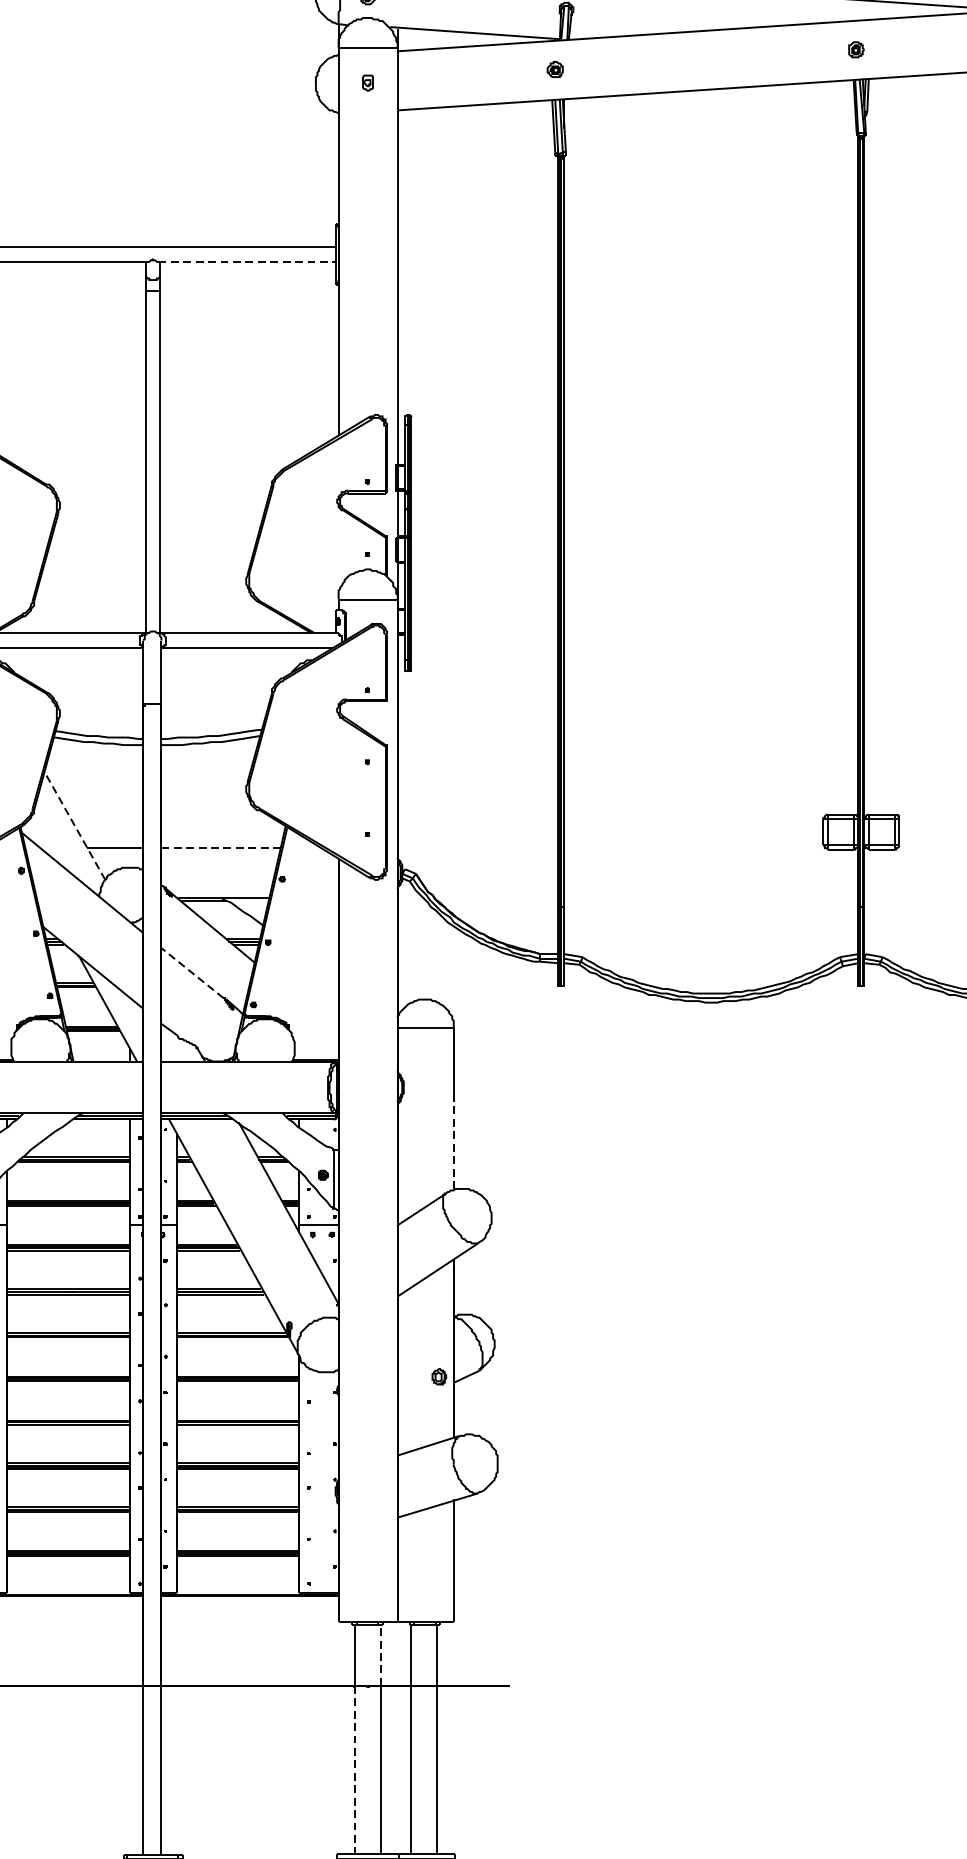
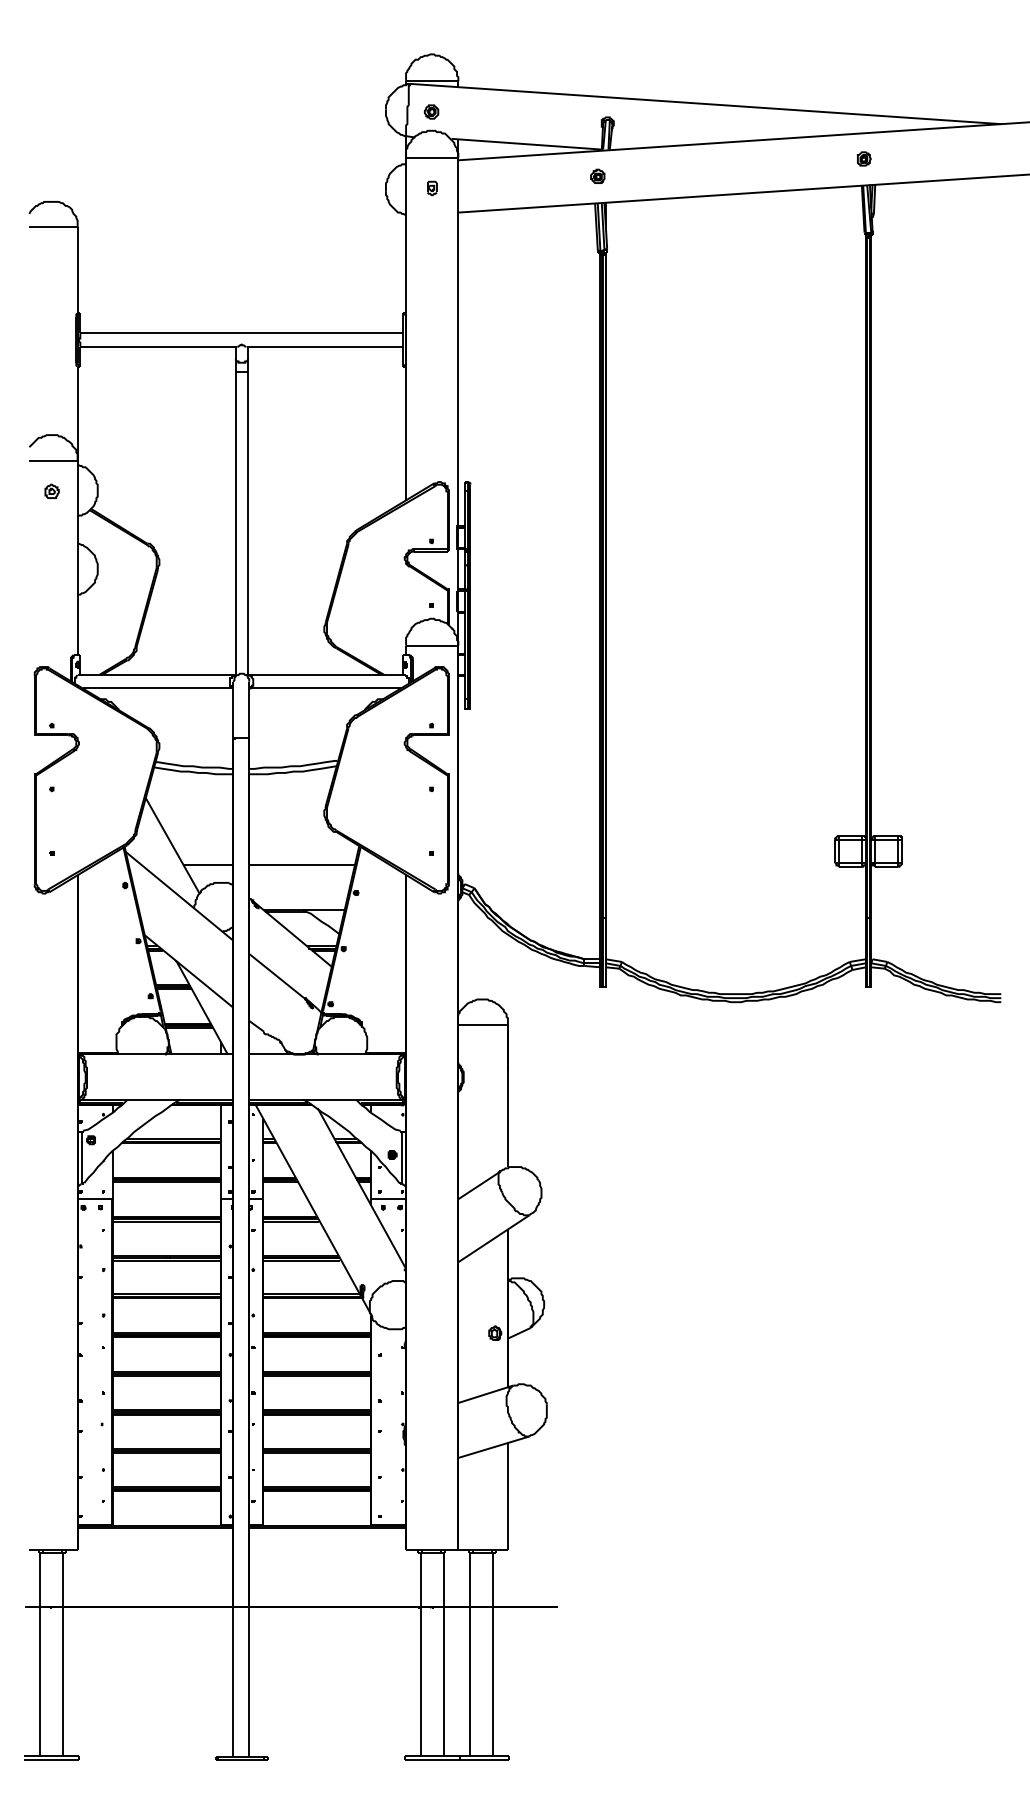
line: (247, 261) -> (325, 346), dashed -> solid
line: (74, 826) -> (172, 846), dashed -> solid
line: (221, 848) -> (302, 865), dashed -> solid
line: (192, 972) -> (276, 975), dashed -> solid
line: (453, 1141) -> (507, 1125), dashed -> solid
line: (380, 1655) -> (443, 1579), dashed -> solid
line: (354, 1770) -> (420, 1681), dashed -> solid

